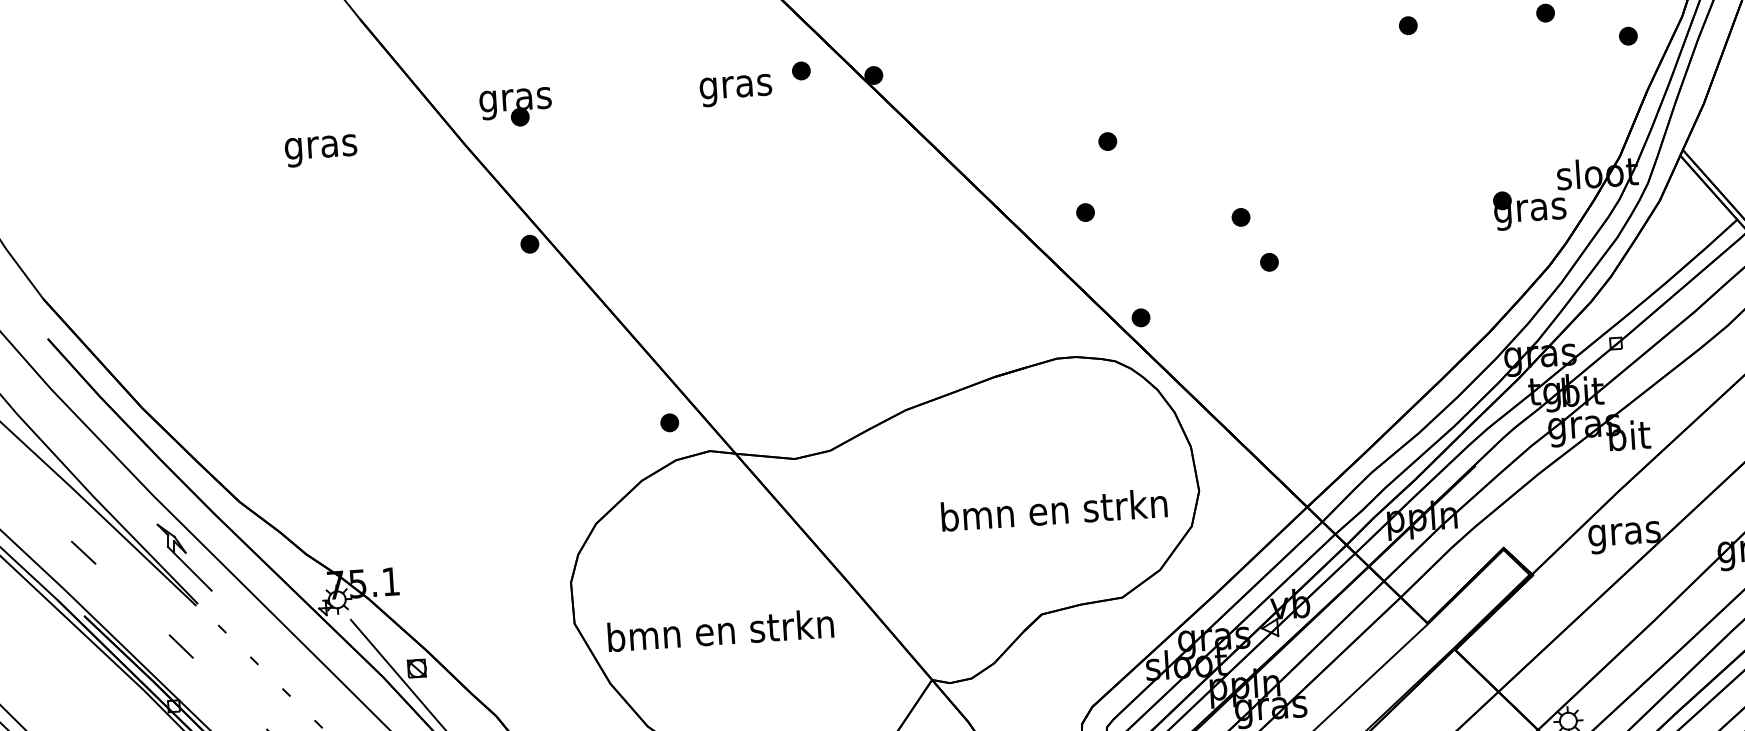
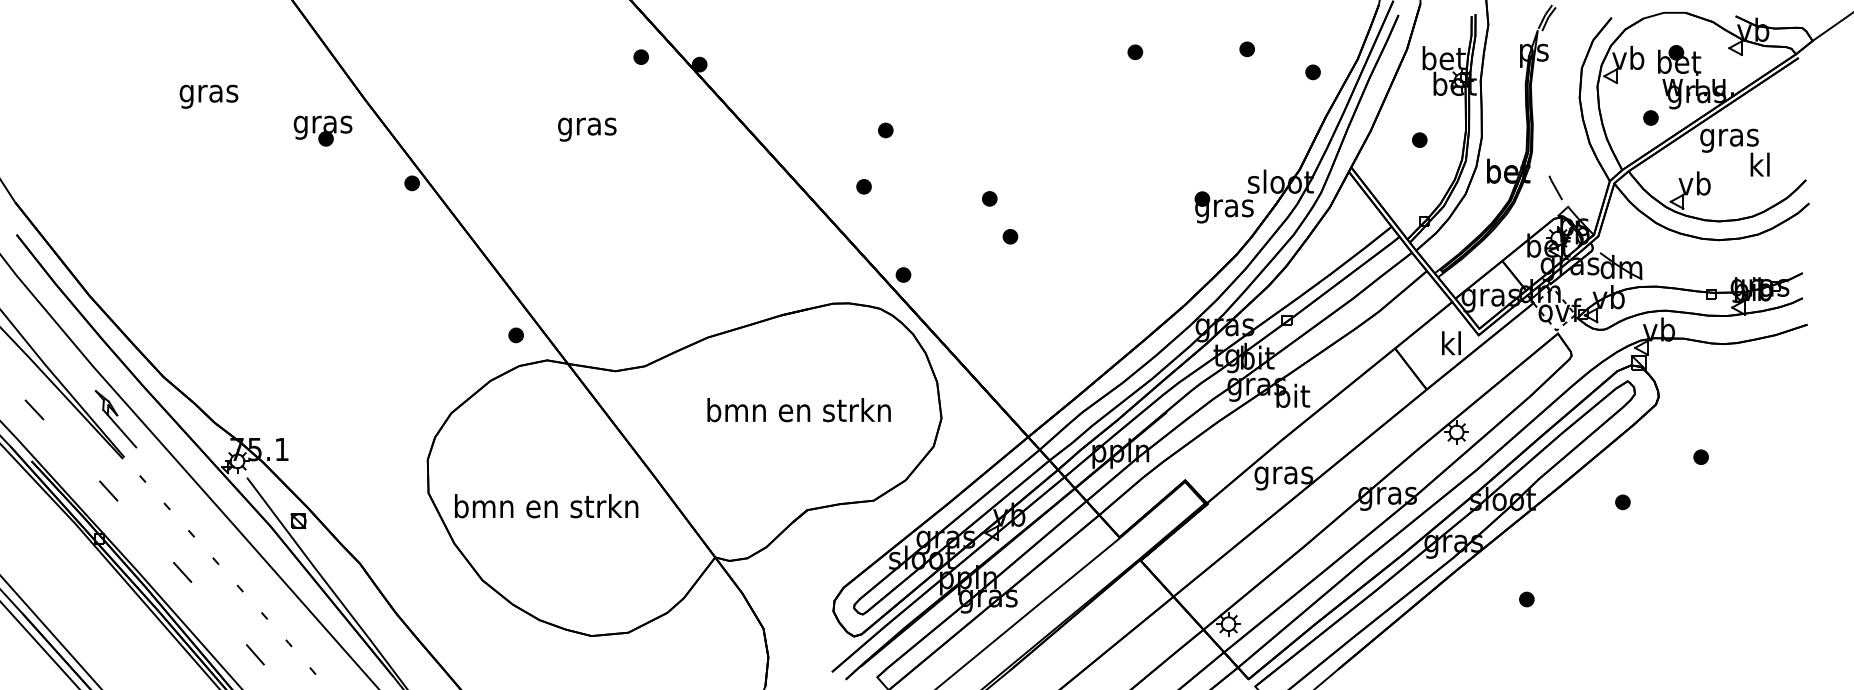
text: (736, 90) -> (587, 129), moved
part: (515, 107) -> (322, 130), moved
text: (320, 150) -> (208, 96), moved
text: (1053, 510) -> (798, 410), moved

